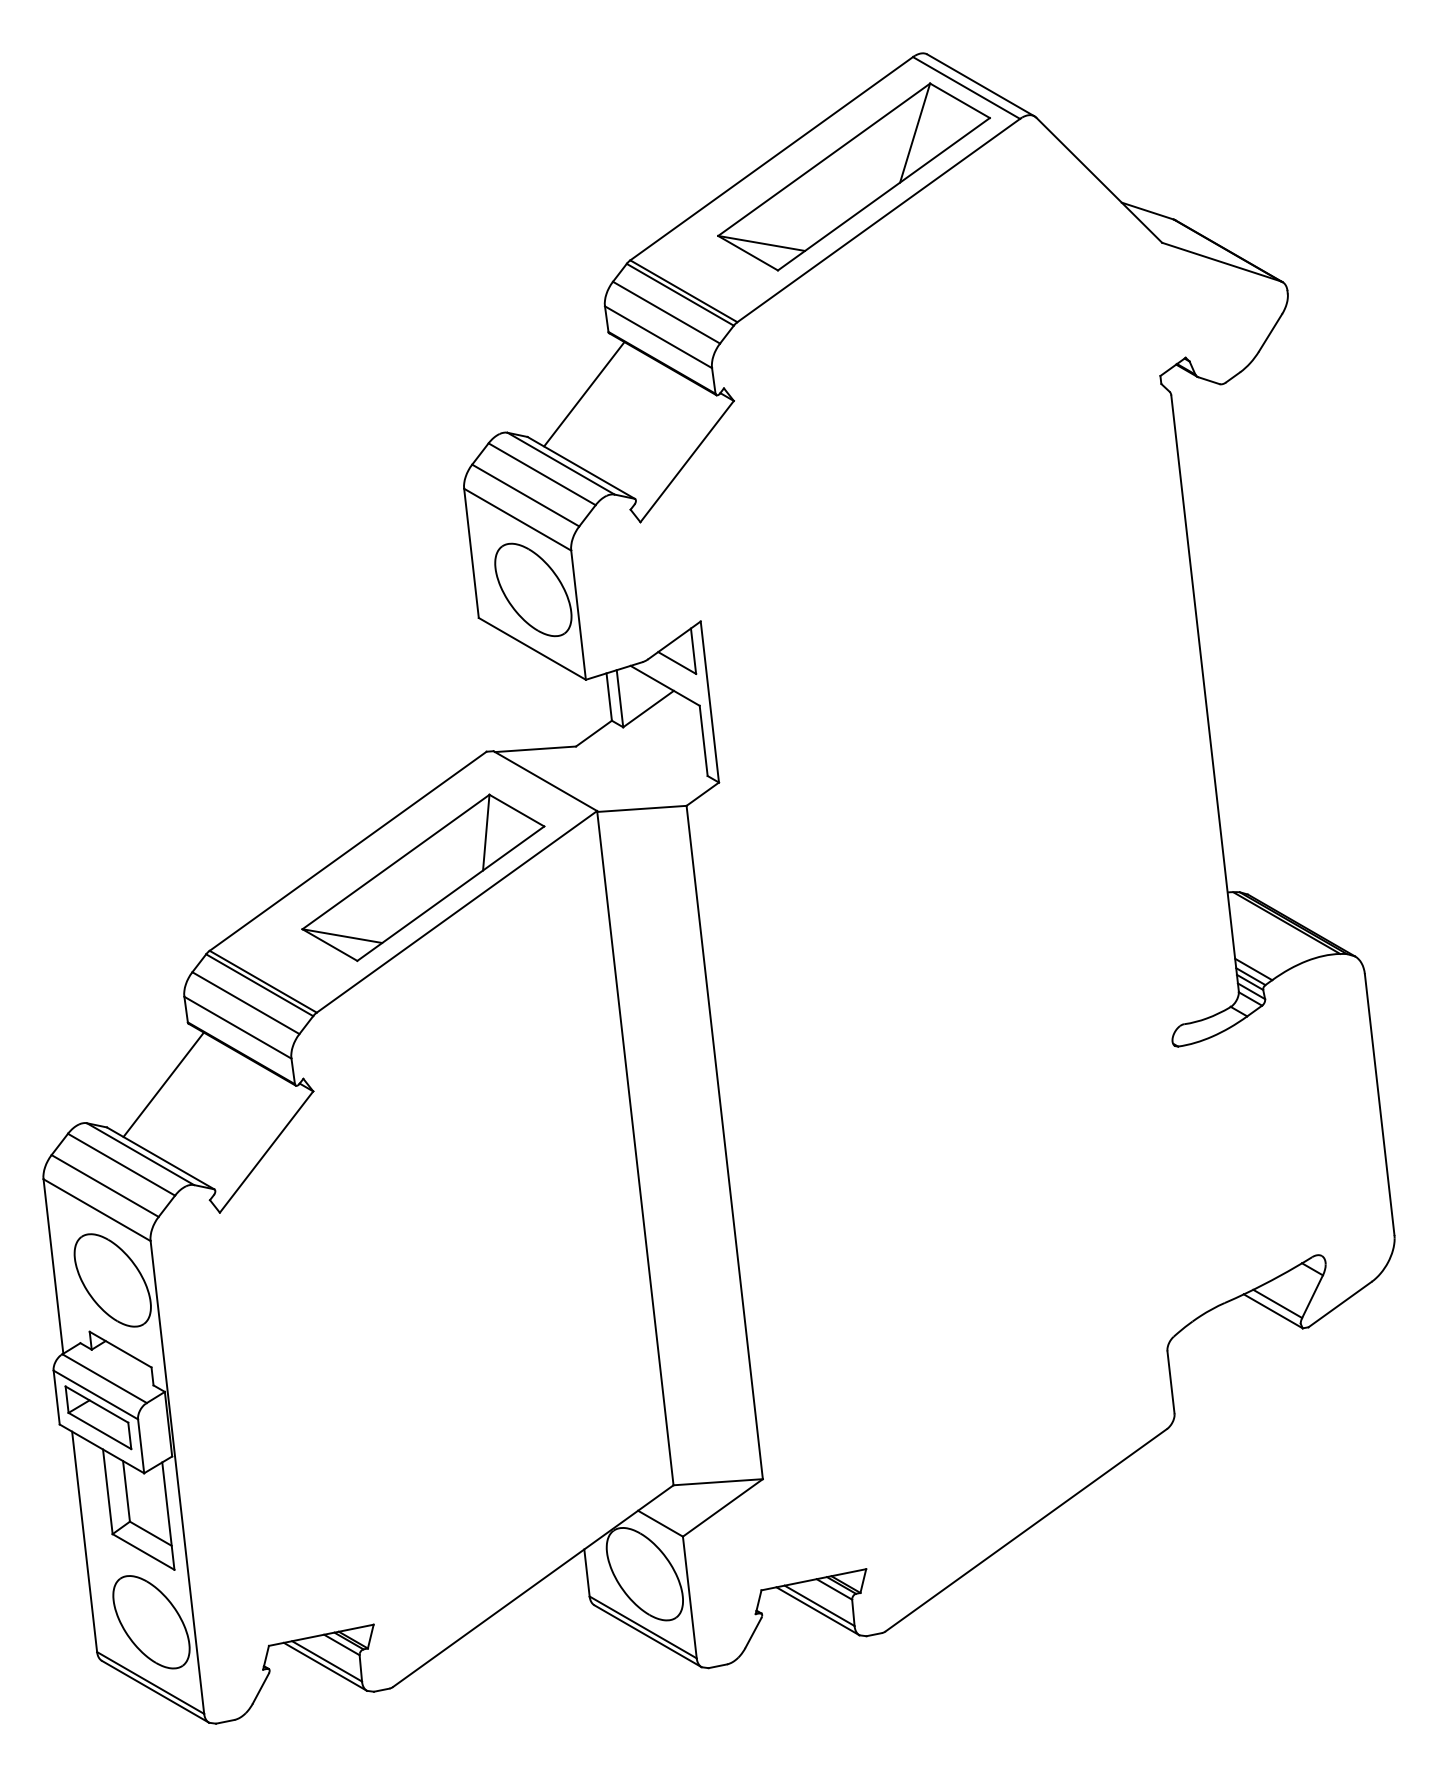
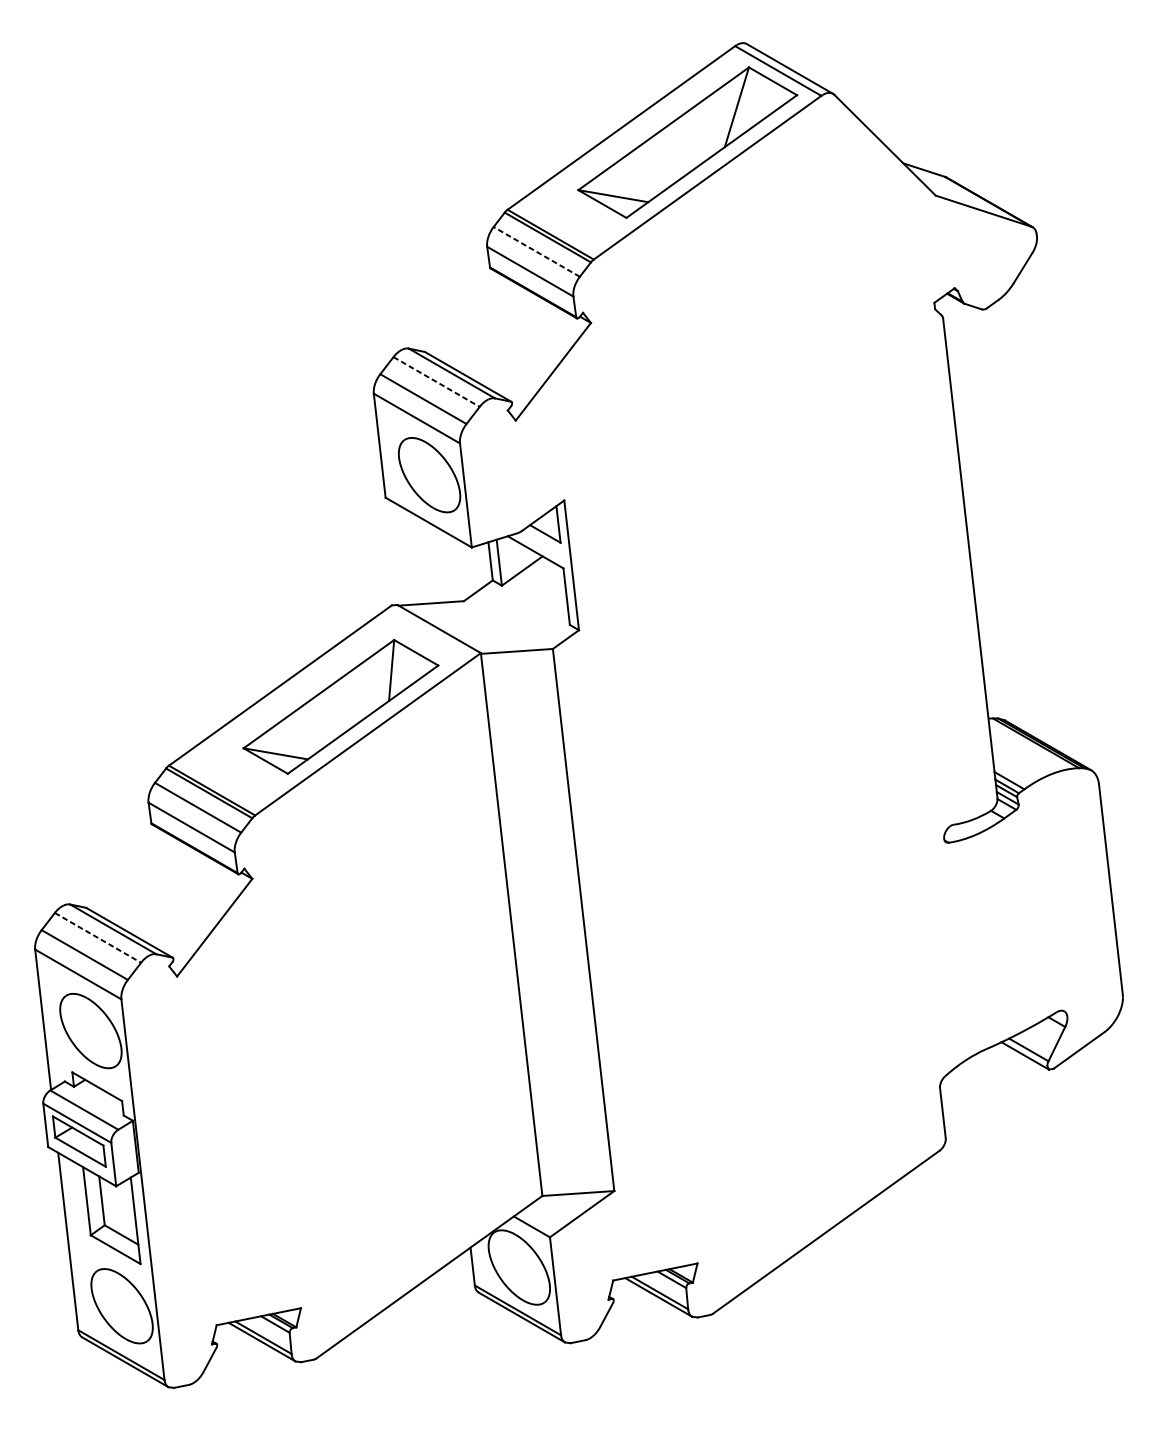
line: (666, 312) -> (536, 251), solid -> dashed
line: (584, 394) -> (470, 317), removed
line: (542, 474) -> (436, 382), solid -> dashed
line: (163, 1084) -> (131, 873), removed
line: (121, 1164) -> (97, 937), solid -> dashed

